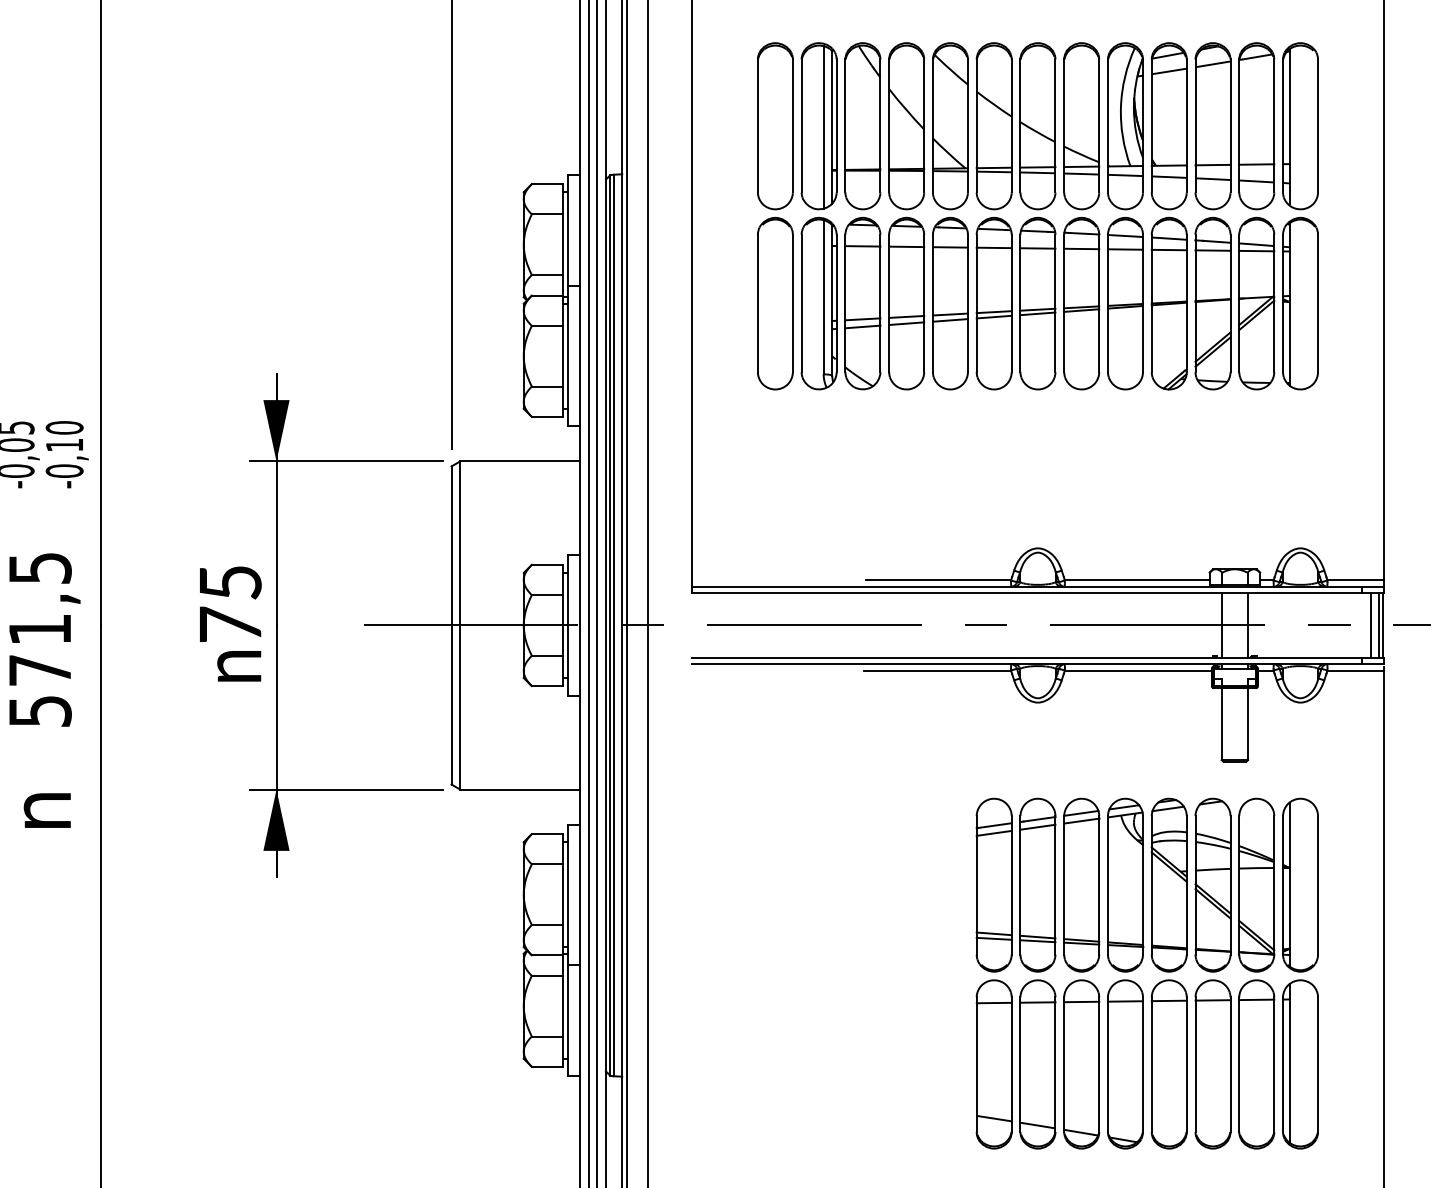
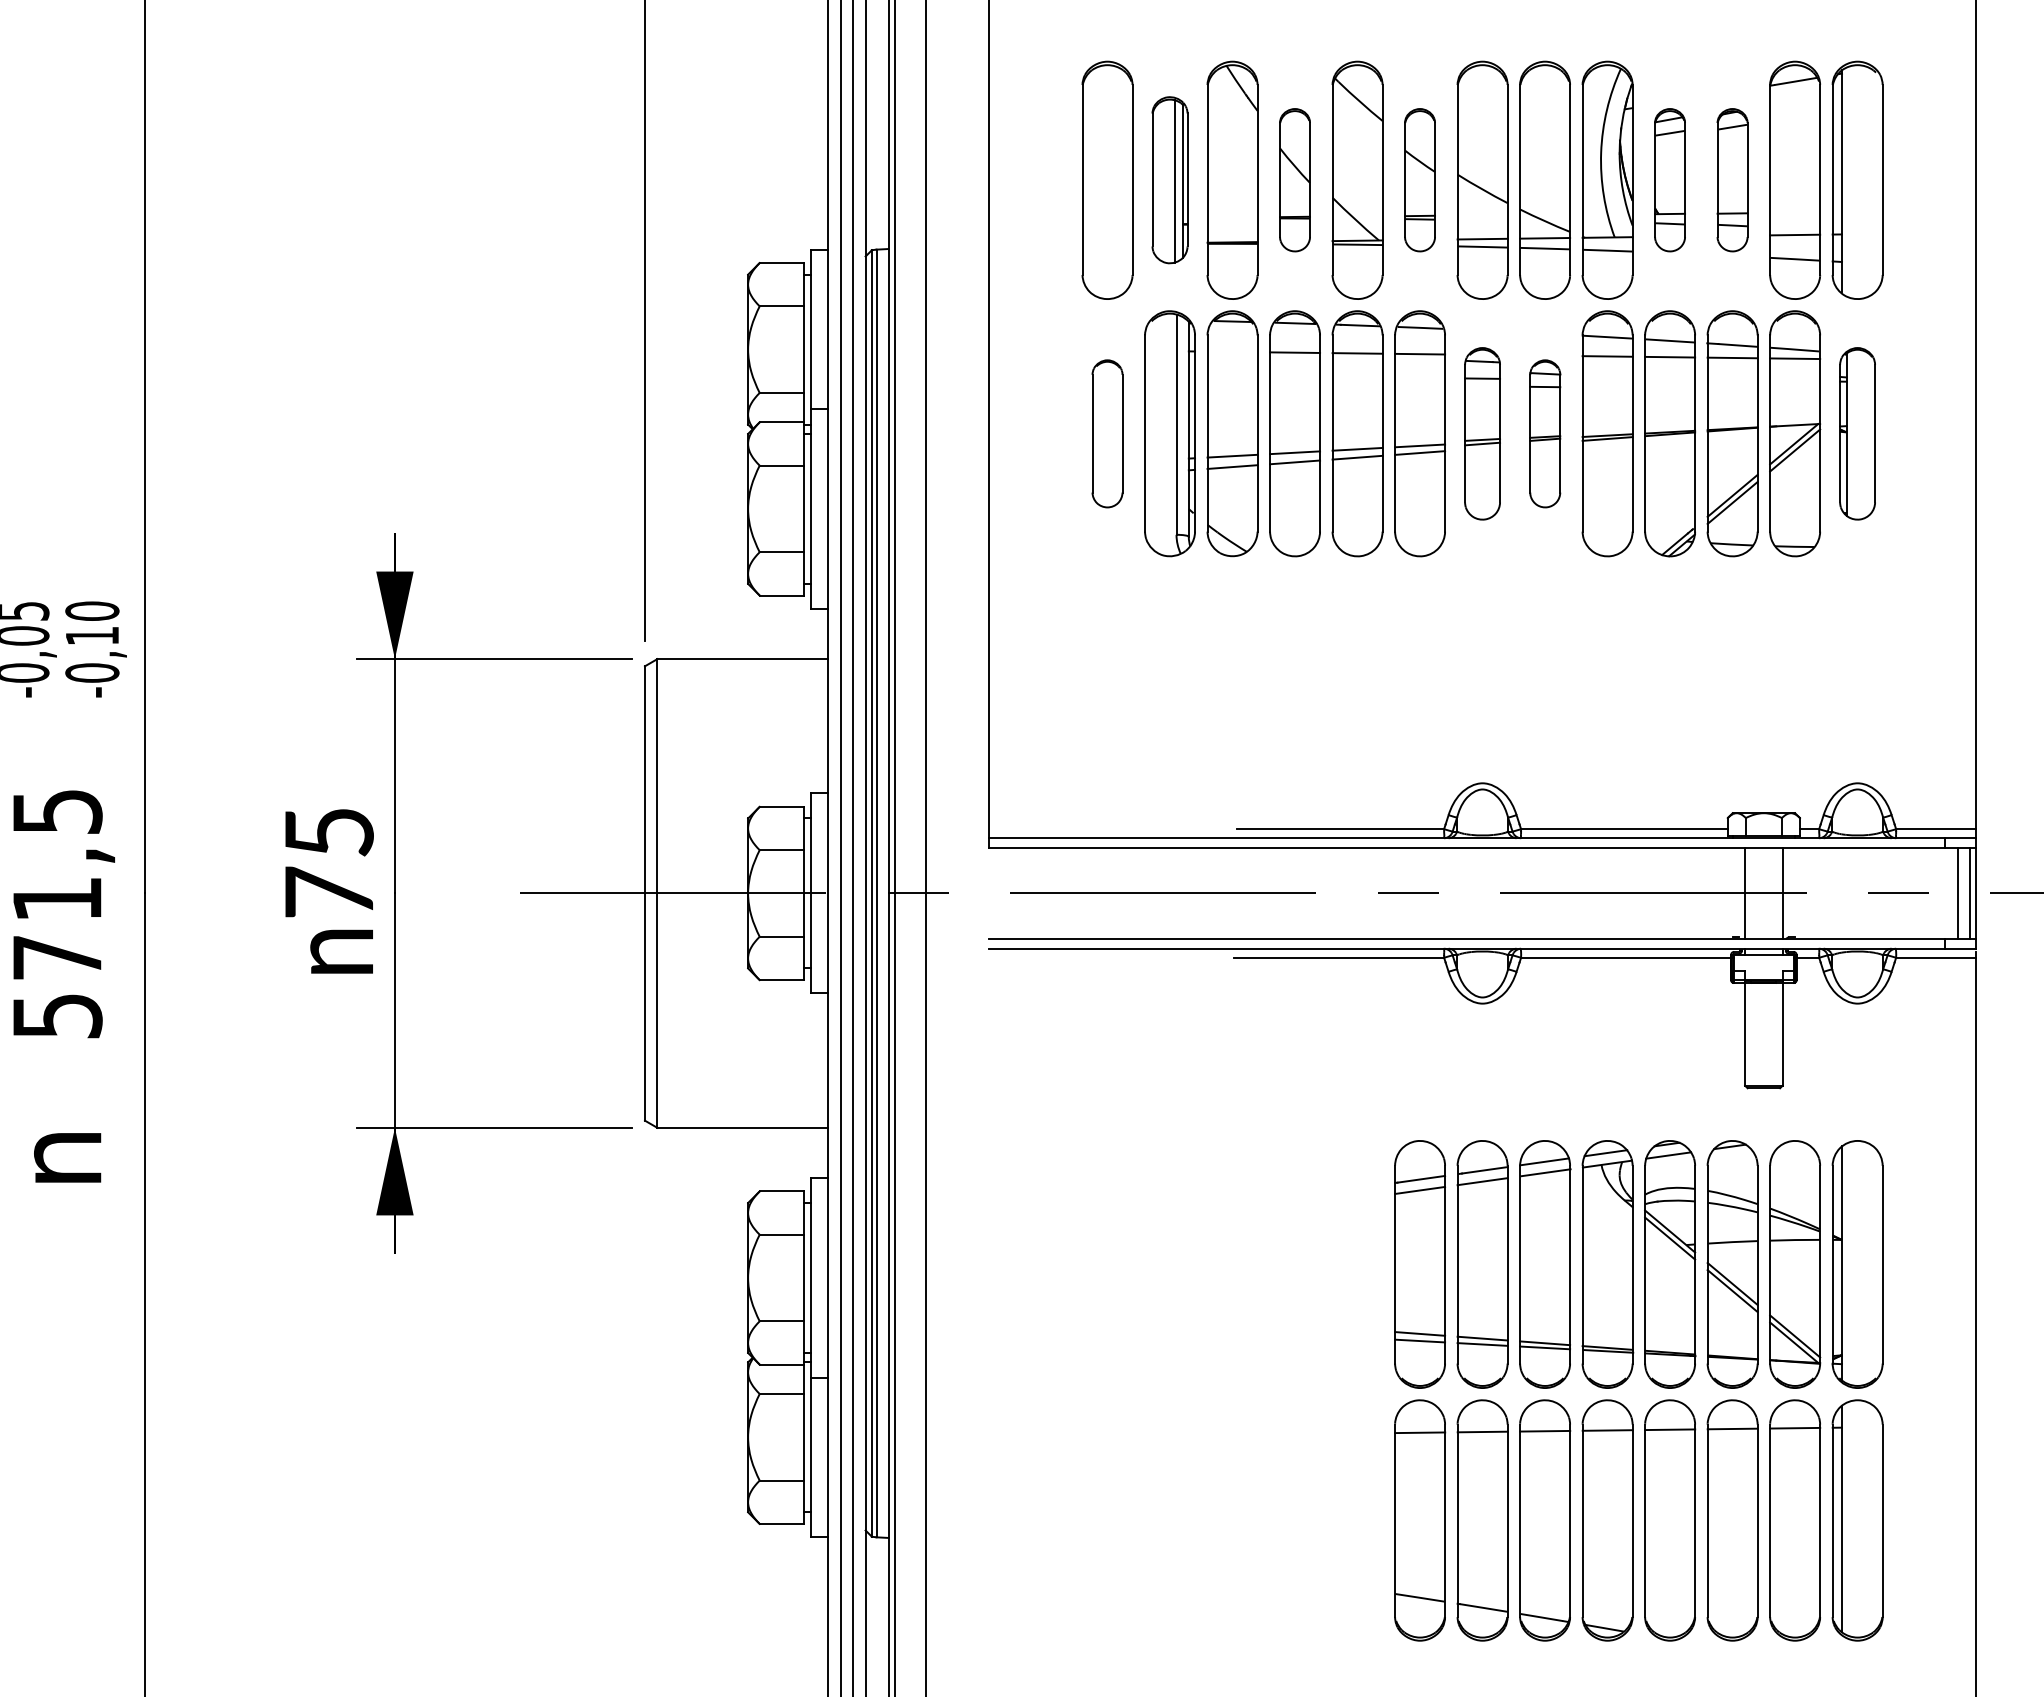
part: (818, 125) -> (1169, 179), size x0.7
part: (906, 125) -> (1294, 179), size x0.6
part: (993, 125) -> (1419, 179), size x0.6
part: (1168, 125) -> (1669, 179), size x0.6
part: (1212, 125) -> (1732, 179), size x0.6
line: (862, 246) -> (1232, 351), removed
part: (775, 303) -> (1107, 433), size x0.6
part: (1037, 303) -> (1482, 433), size x0.7
part: (1082, 303) -> (1545, 433), size x0.6
part: (1300, 303) -> (1857, 433), size x0.7

